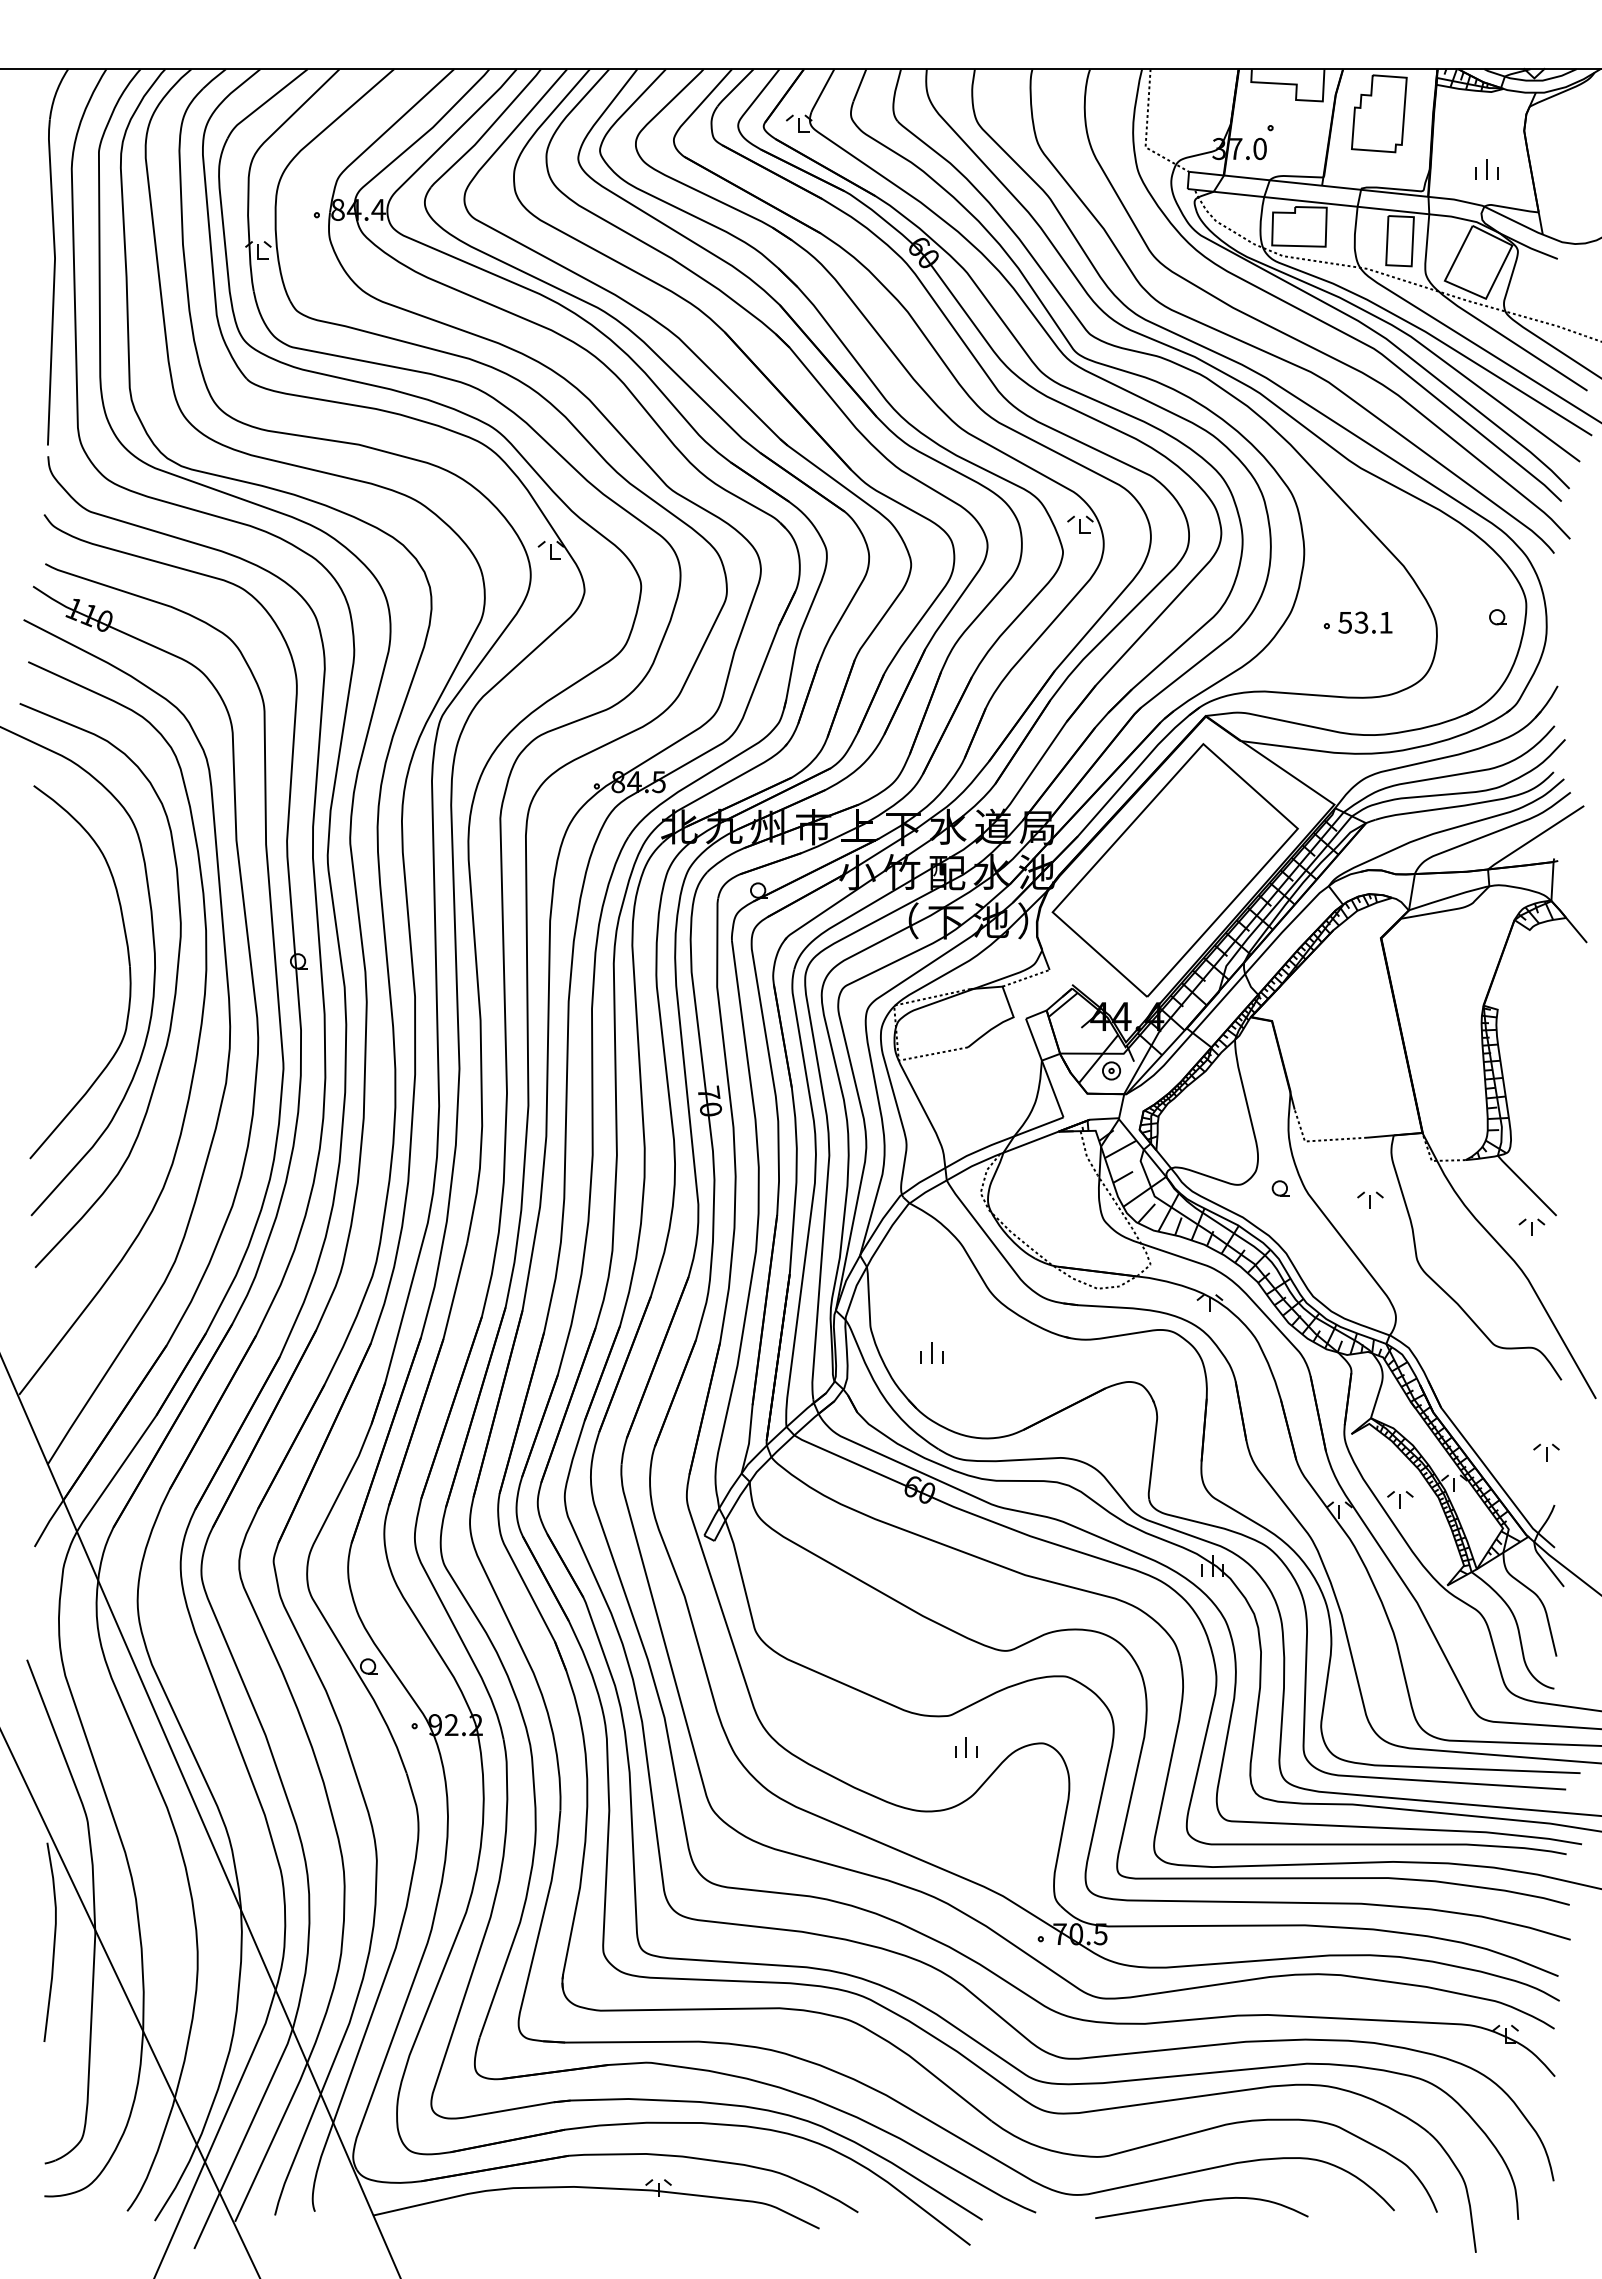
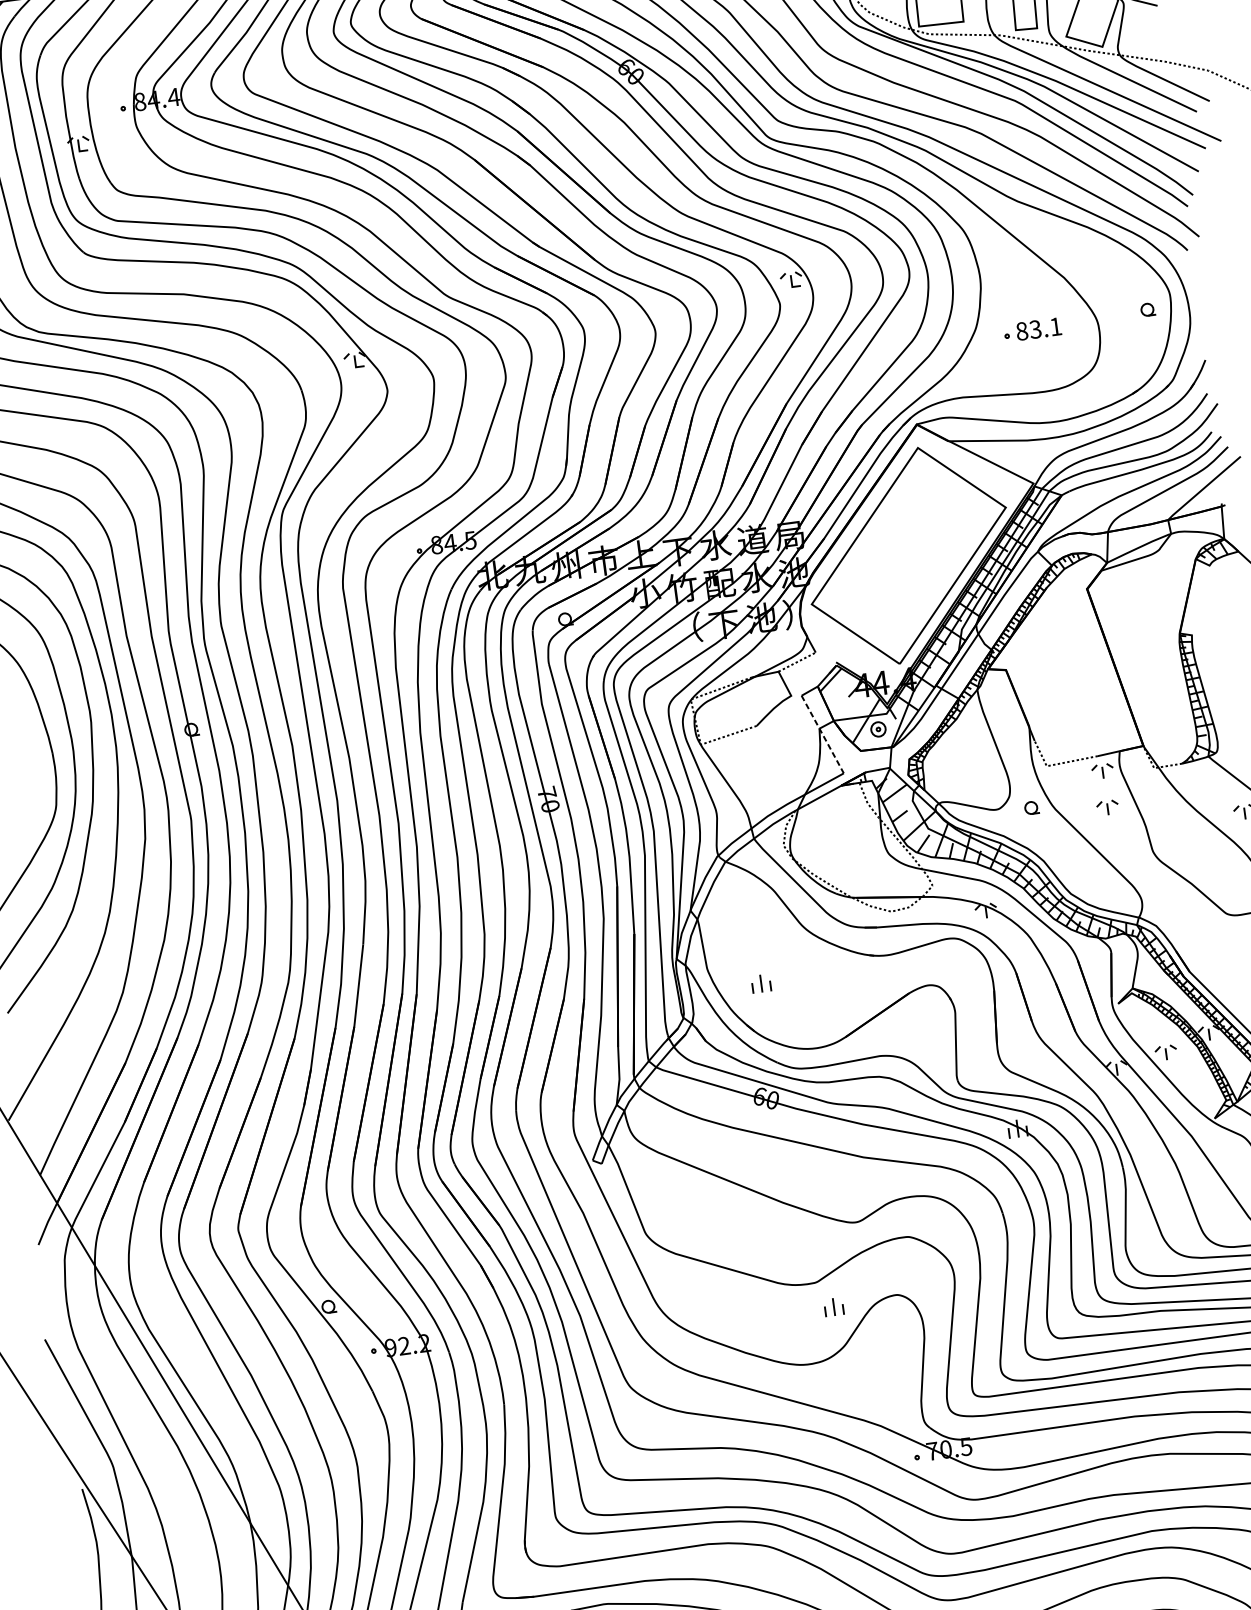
text: (1345, 622) -> (1022, 331), 53.1 -> 83.1
line: (1044, 1068) -> (822, 734), solid -> dashed
part: (1370, 1155) -> (1102, 770), added

